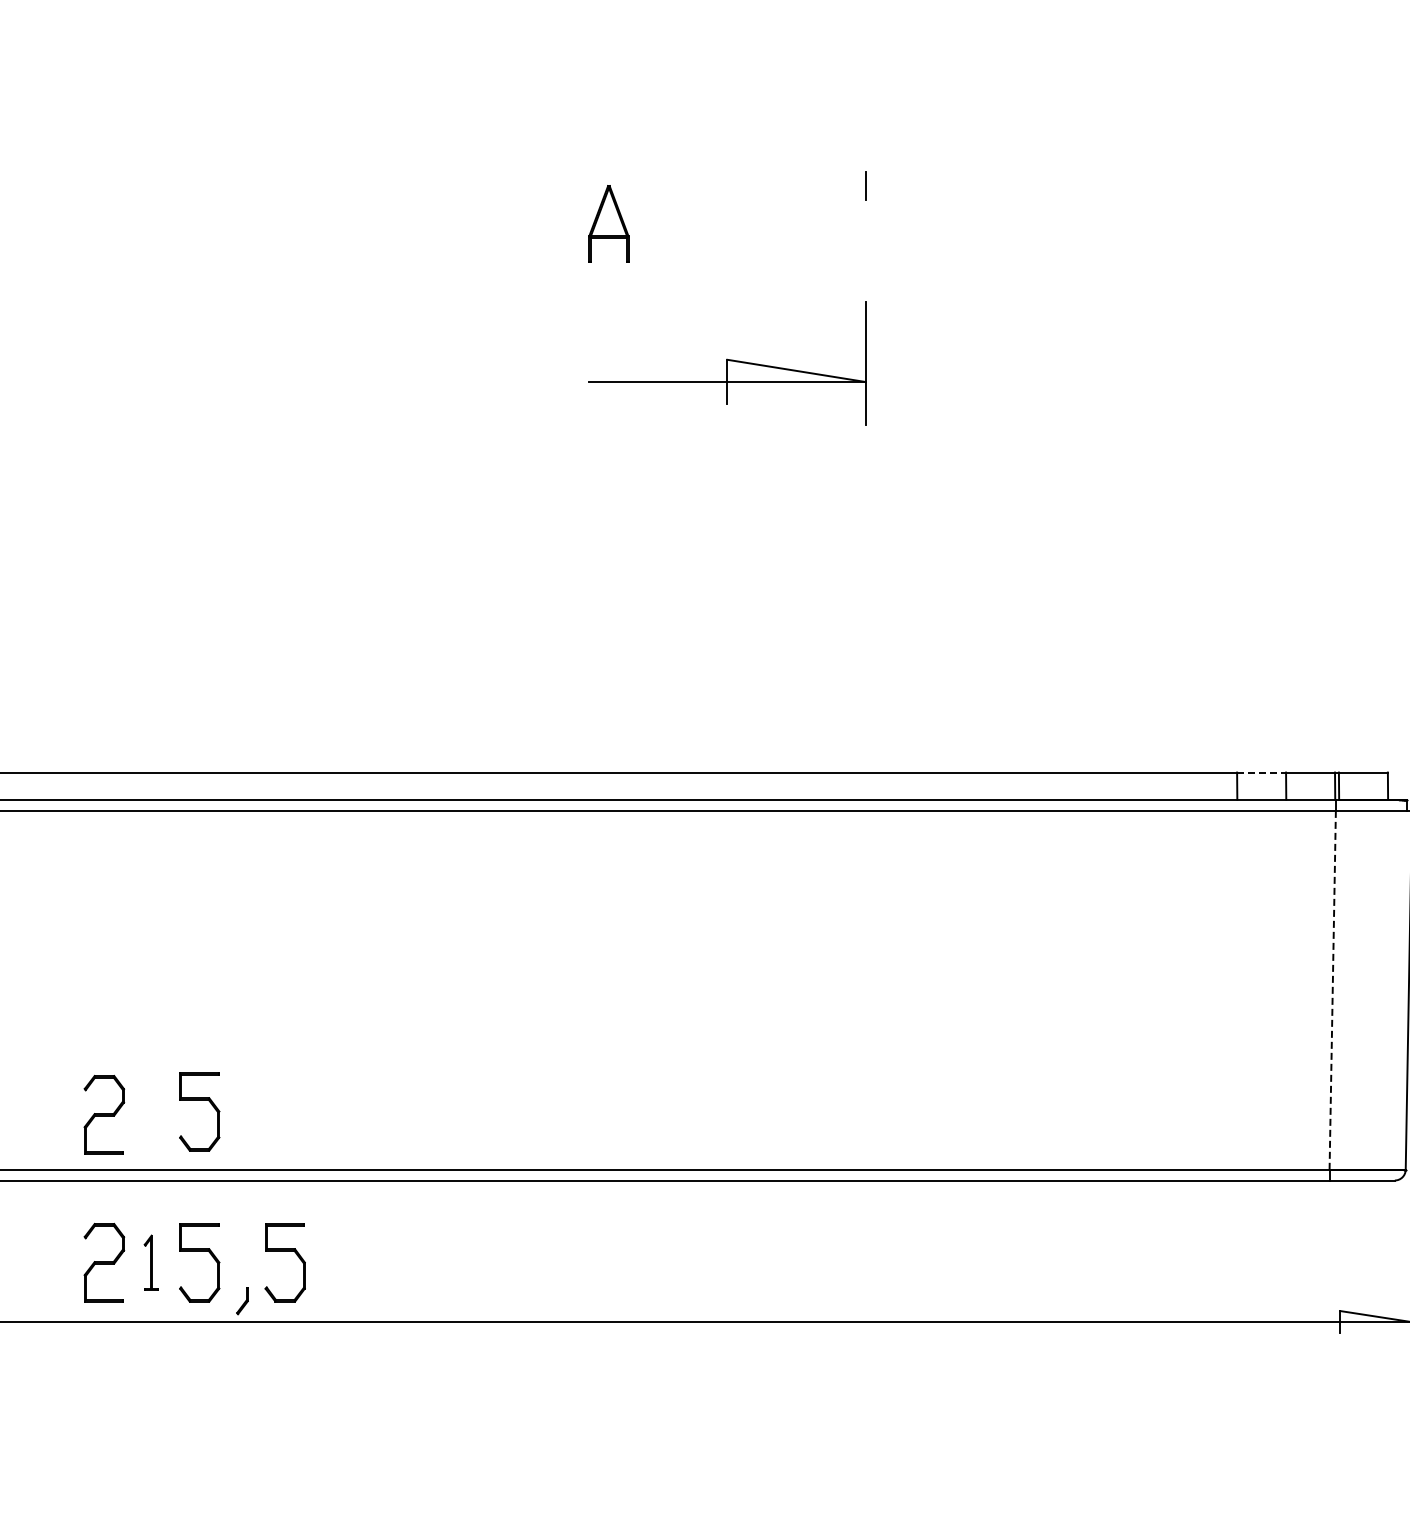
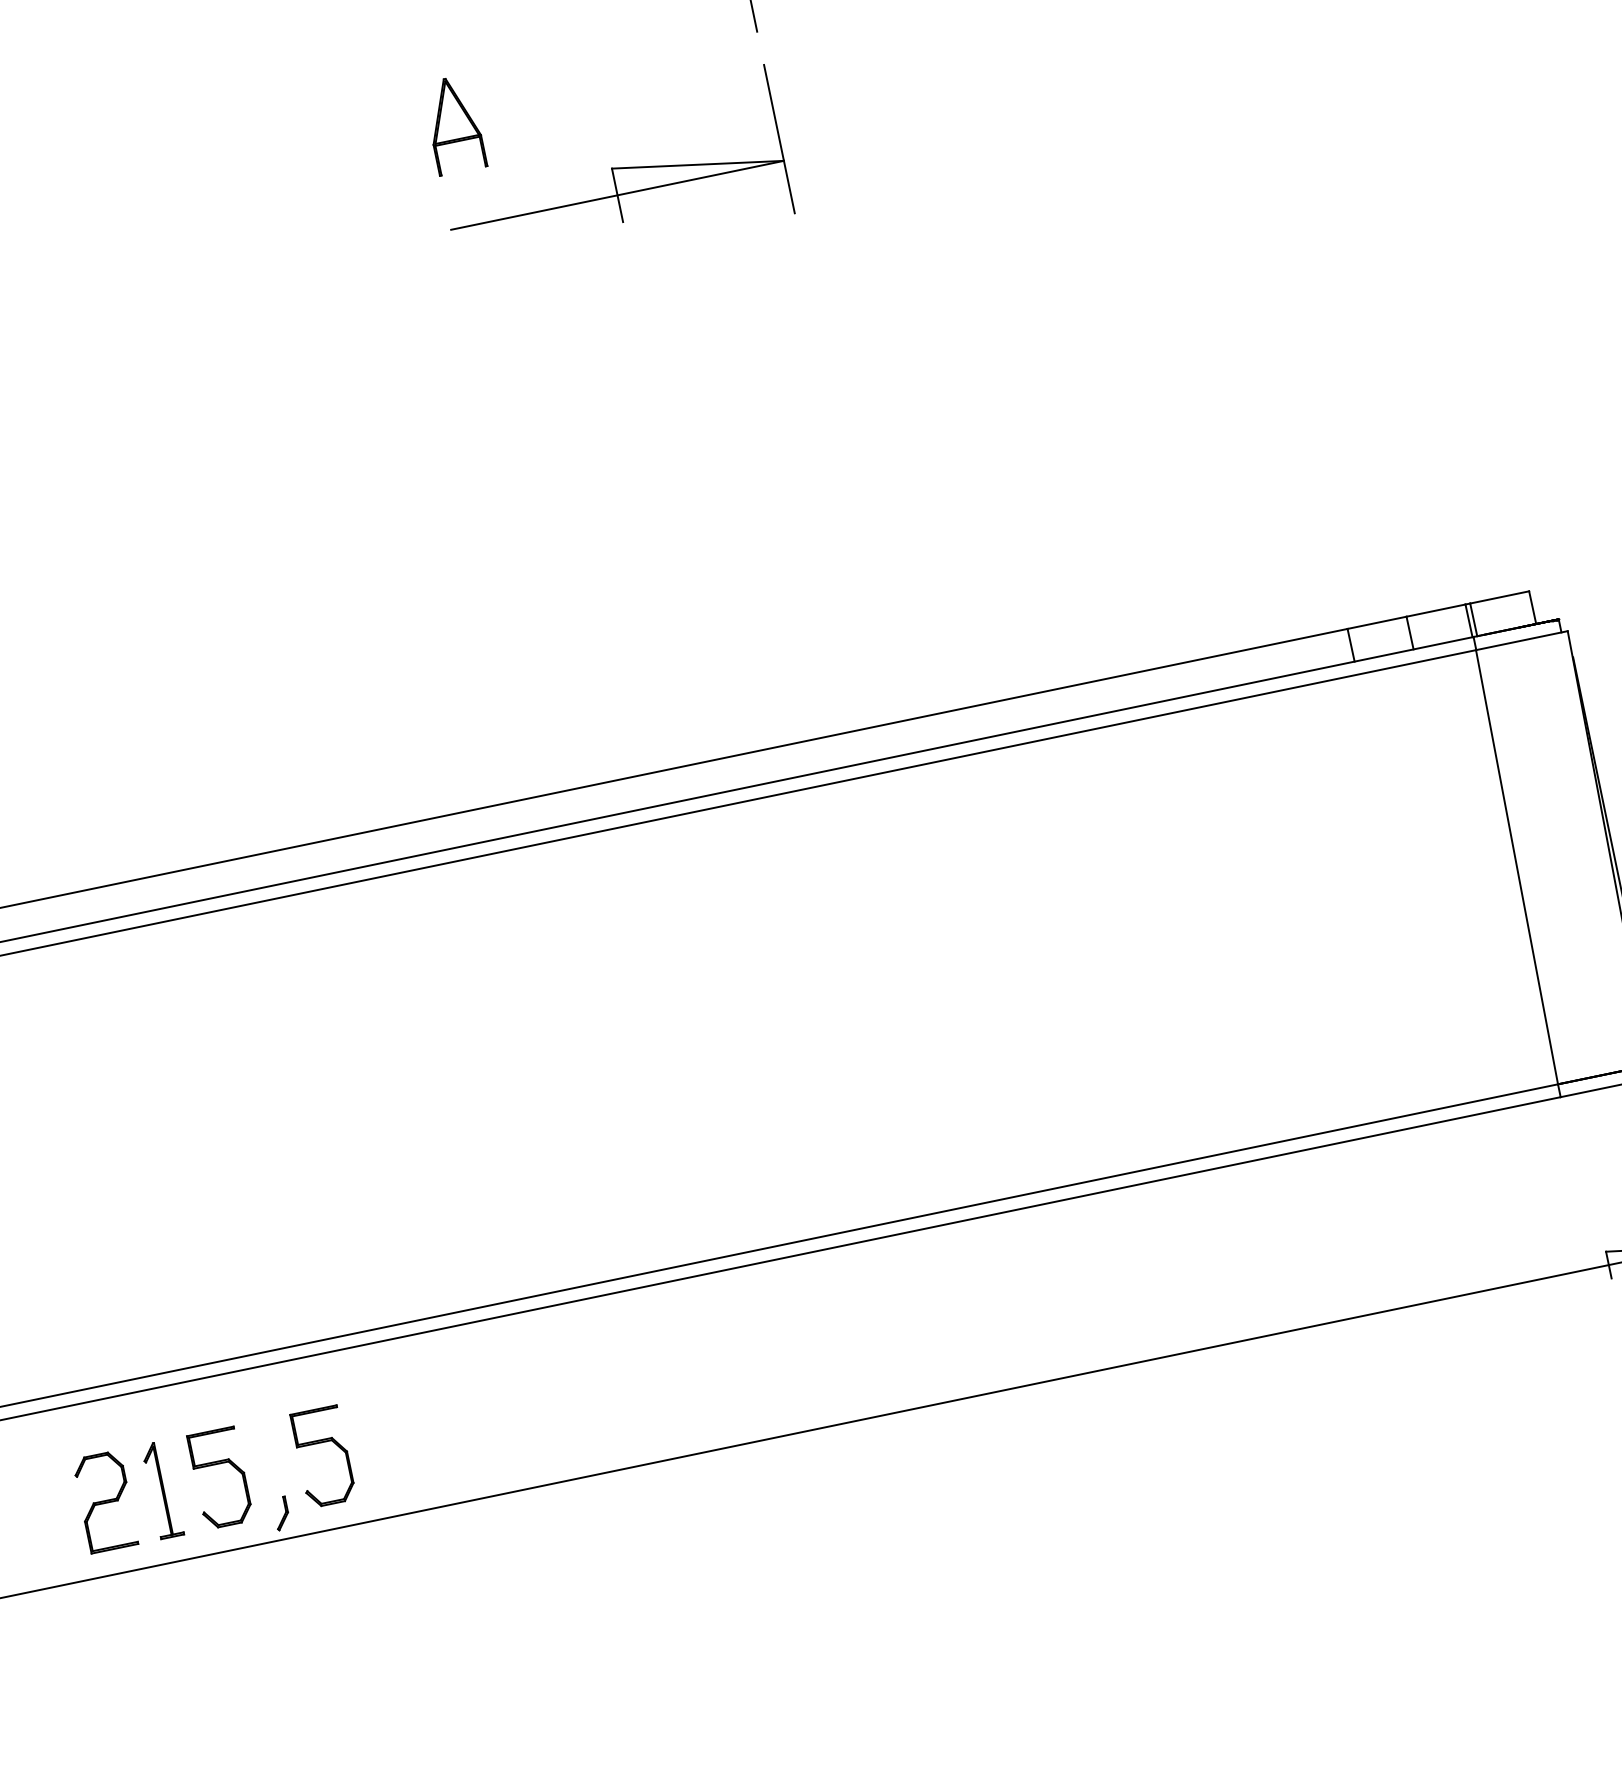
part: (727, 363) -> (613, 173), moved
line: (1262, 772) -> (1378, 622), dashed -> solid
line: (1332, 990) -> (1516, 867), dashed -> solid
part: (199, 1100) -> (179, 1282), removed
part: (104, 1114) -> (68, 1323), removed
part: (151, 1262) -> (162, 1489), size x1.43

